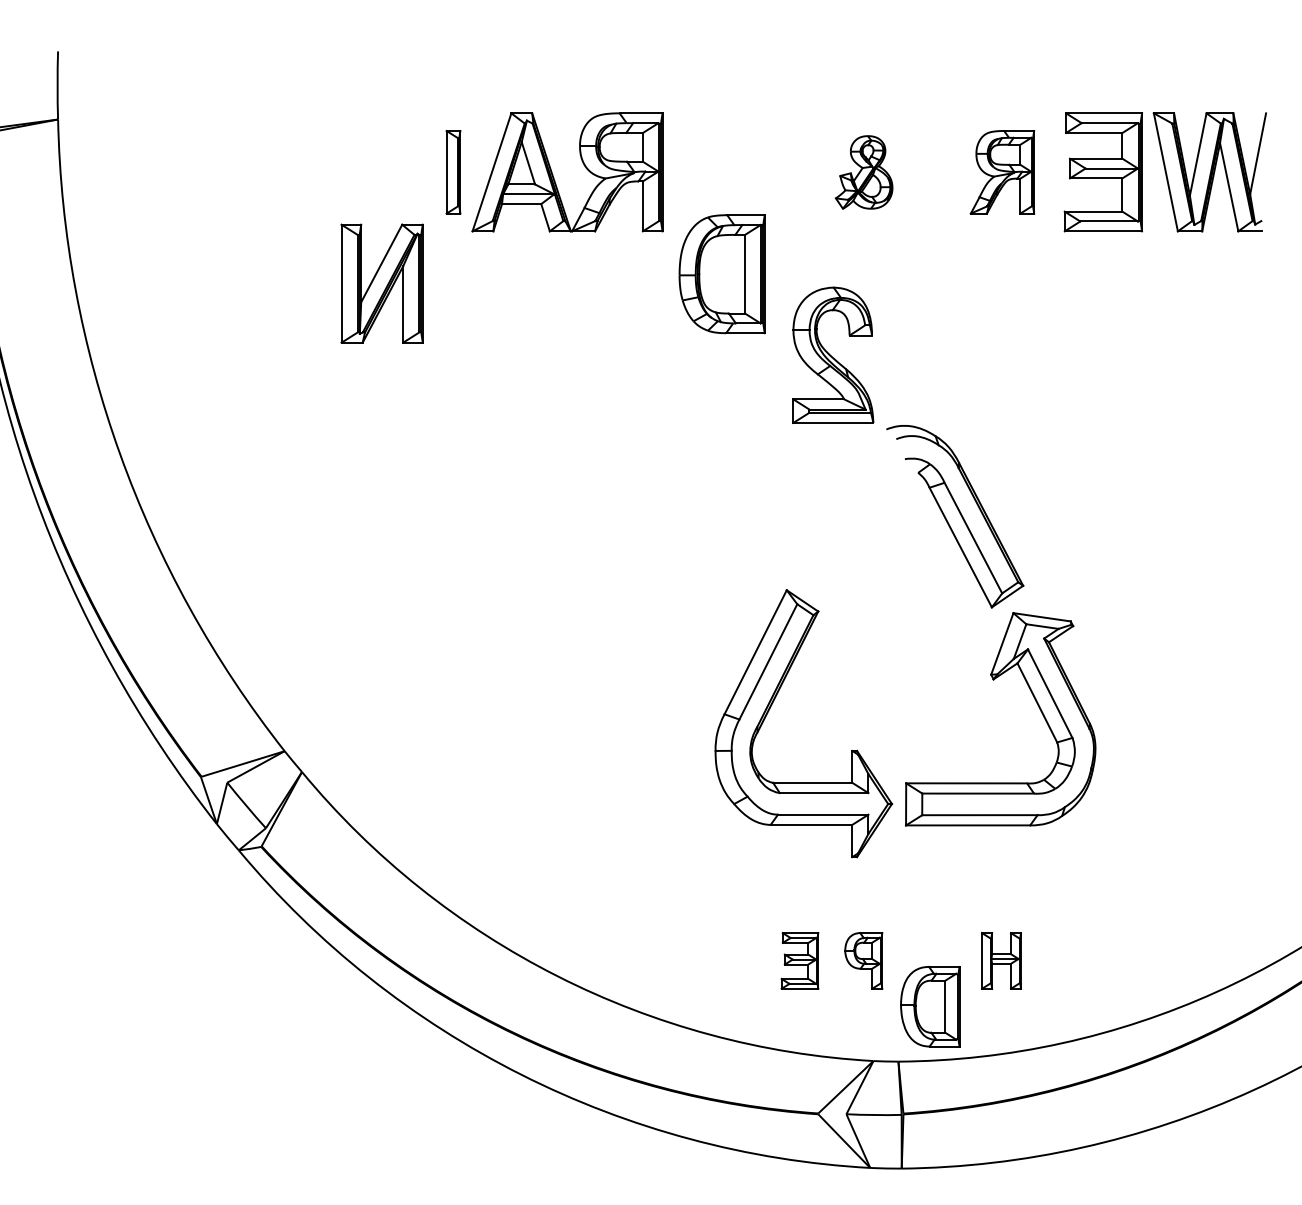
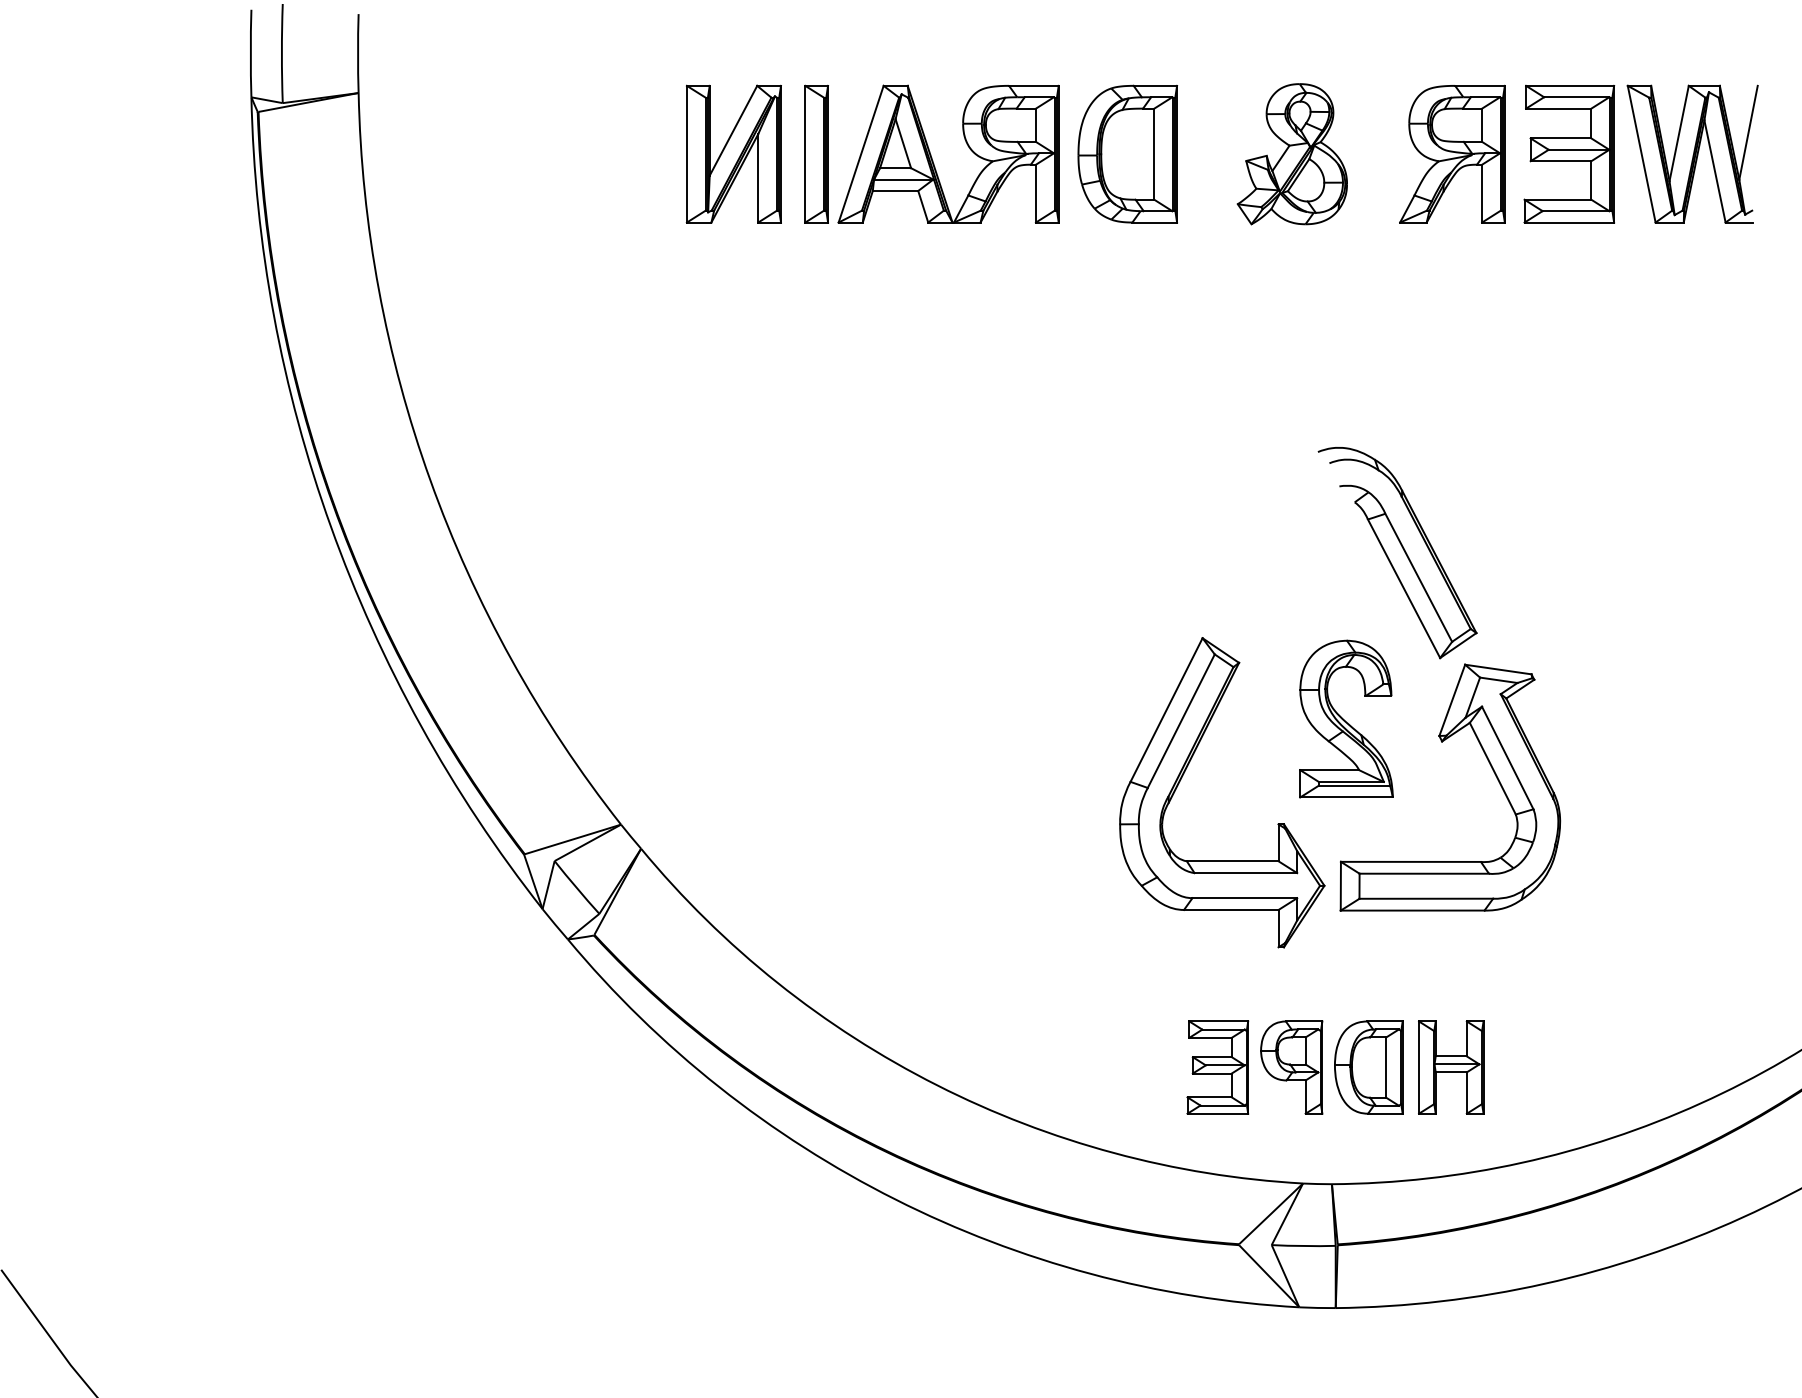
part: (453, 171) -> (816, 153), size x1.43
part: (1002, 171) -> (1452, 153), size x1.43
part: (863, 172) -> (1291, 154), size x1.67
part: (721, 273) -> (1127, 153), moved
part: (381, 283) -> (733, 153), moved
part: (833, 354) -> (1346, 718), moved
part: (799, 960) -> (1217, 1067), size x1.43
part: (863, 960) -> (1291, 1067), size x1.43
part: (1001, 960) -> (1451, 1067), size x1.43
part: (930, 1006) -> (1368, 1067), moved

